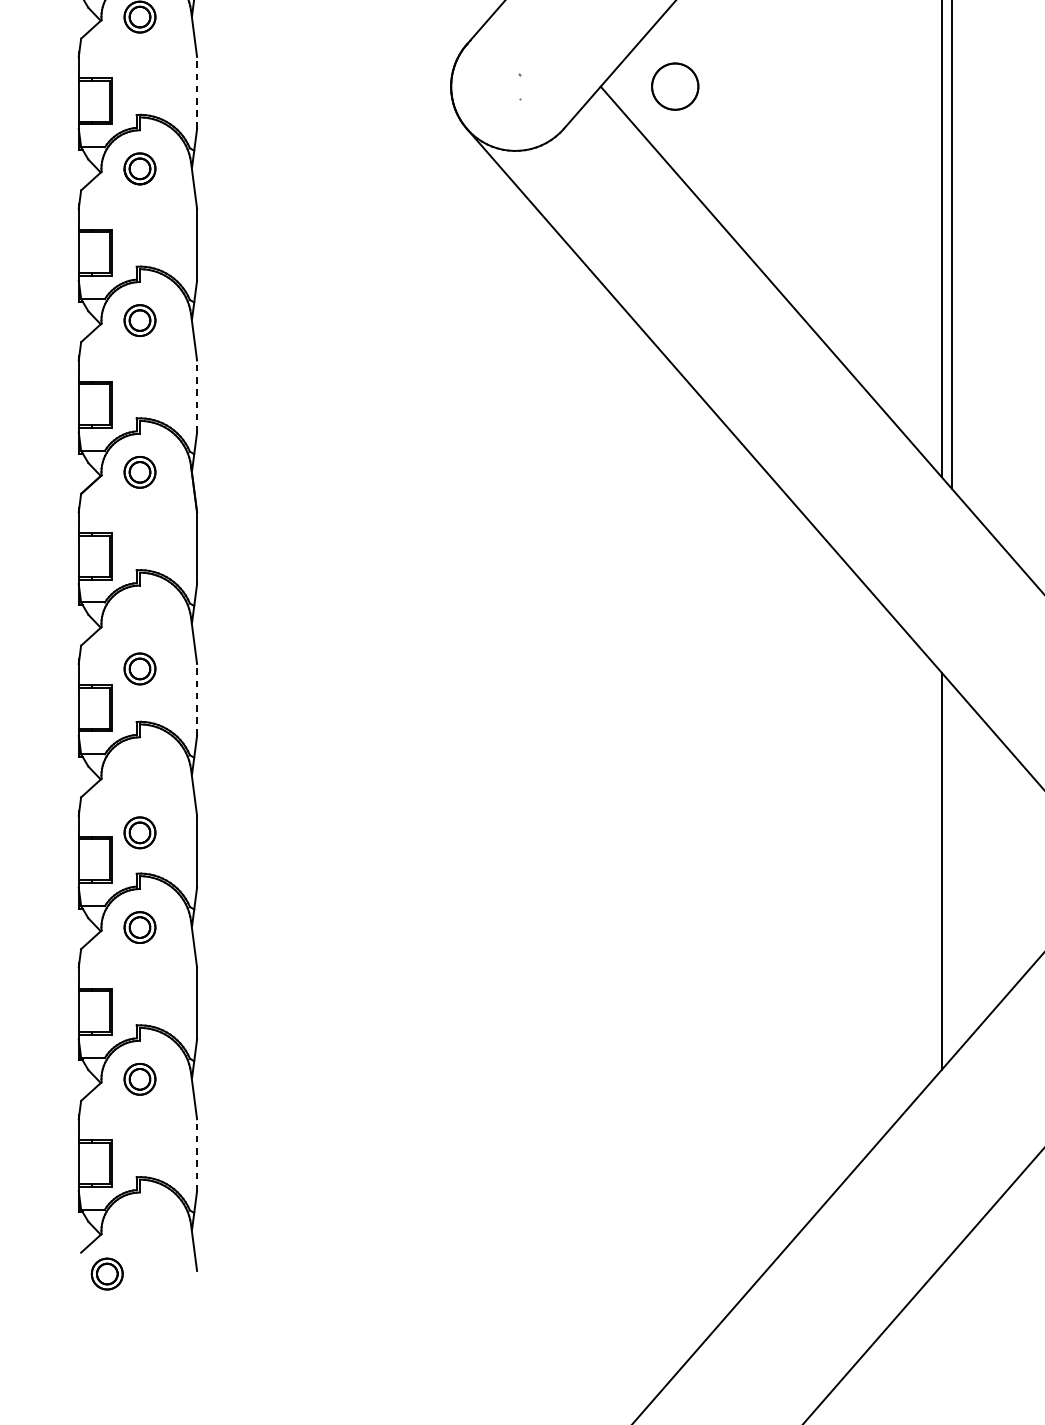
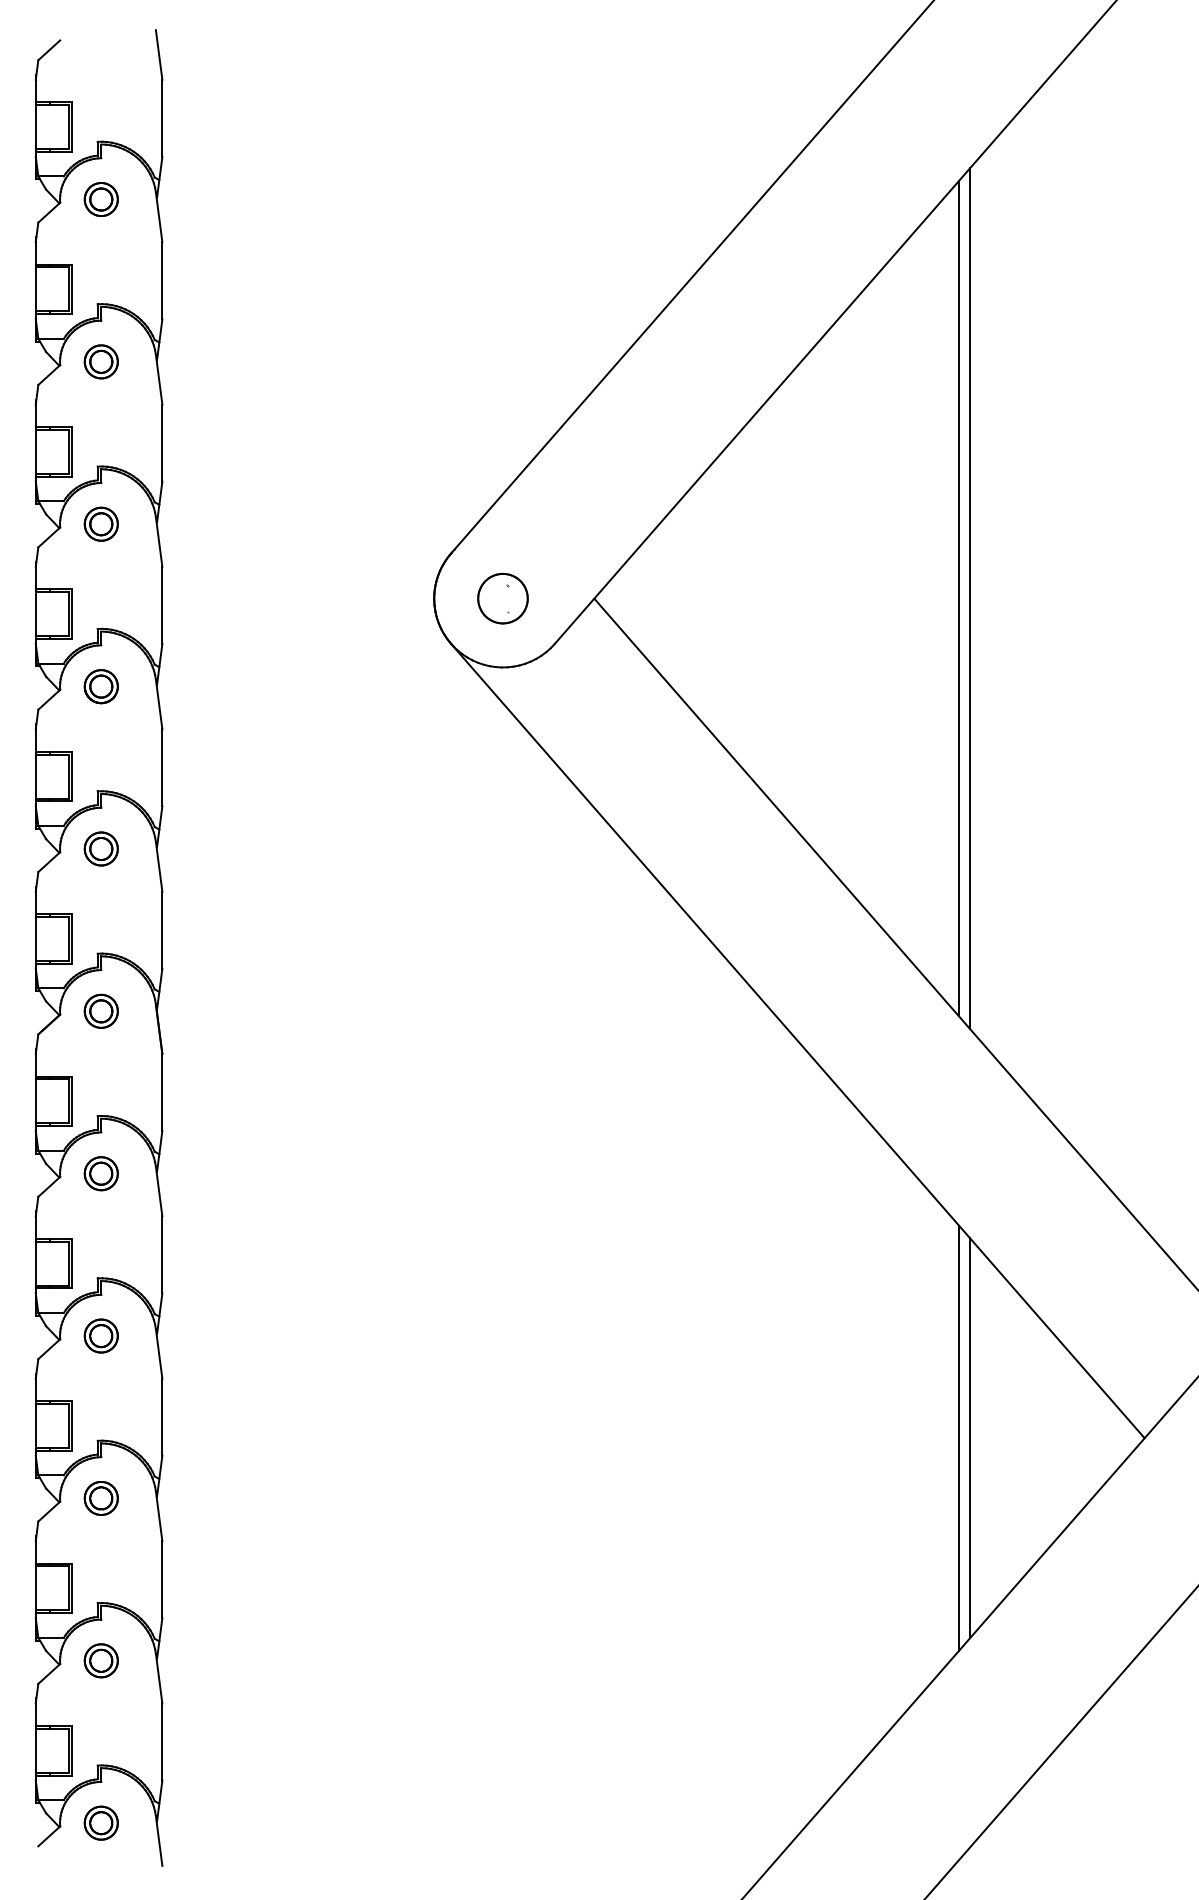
part: (674, 86) -> (502, 598), moved
line: (197, 93) -> (162, 605), dashed -> solid
line: (197, 396) -> (162, 930), dashed -> solid
part: (139, 668) -> (100, 1173), moved
line: (197, 699) -> (162, 1254), dashed -> solid
part: (139, 832) -> (100, 1335), moved
line: (952, 871) -> (970, 1438), added
line: (197, 1155) -> (162, 1742), dashed -> solid
part: (106, 1273) -> (100, 1822), moved

